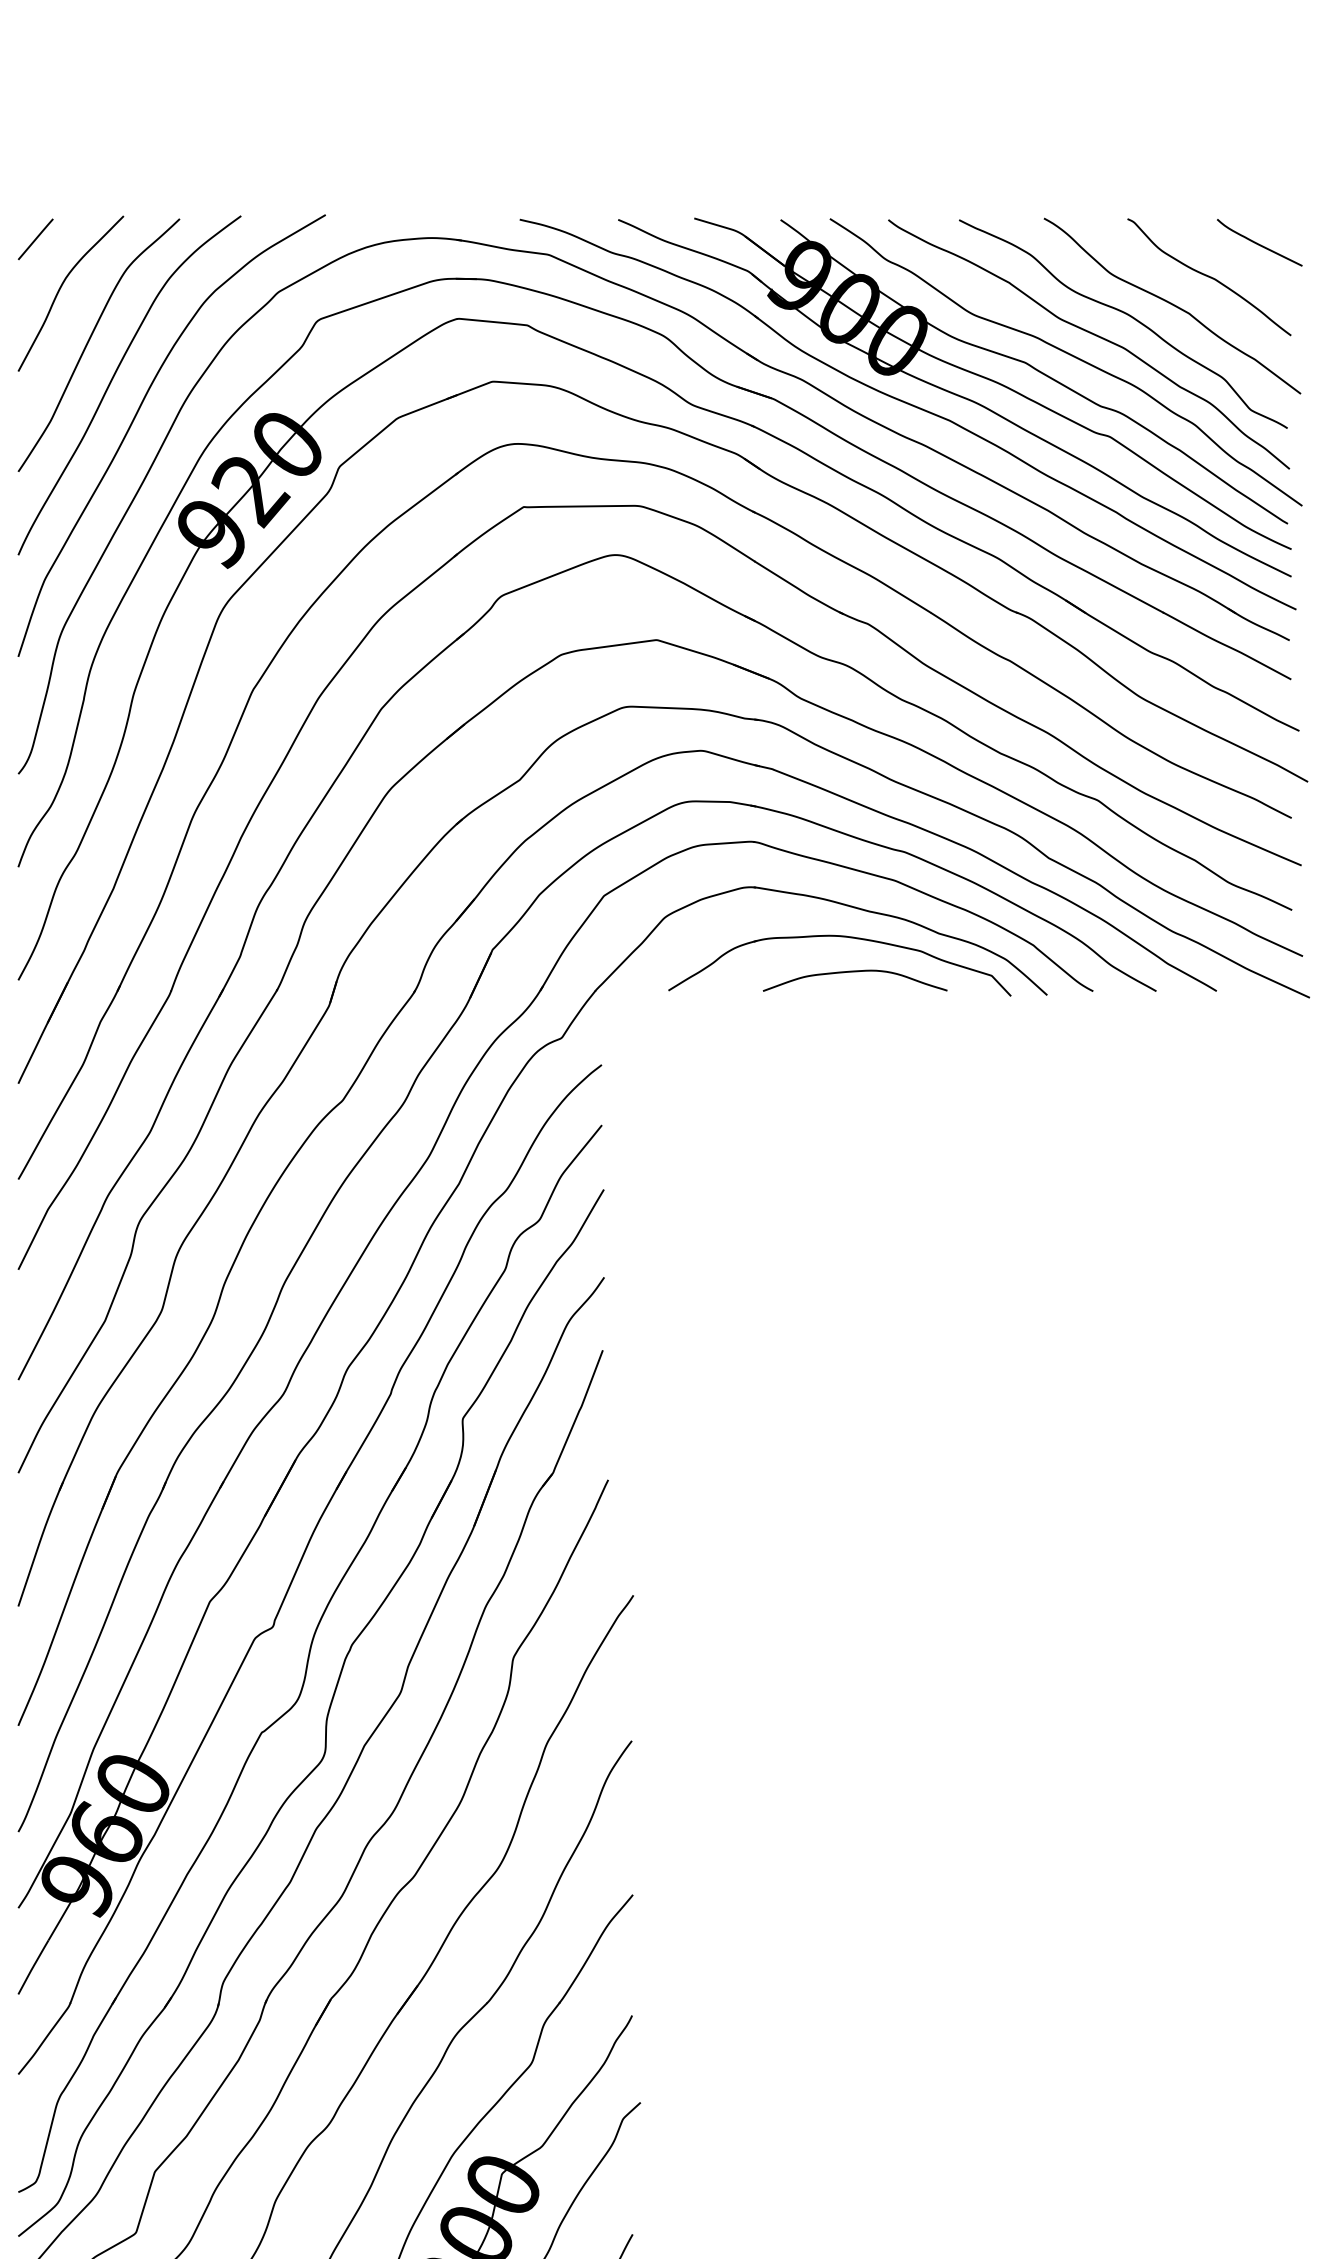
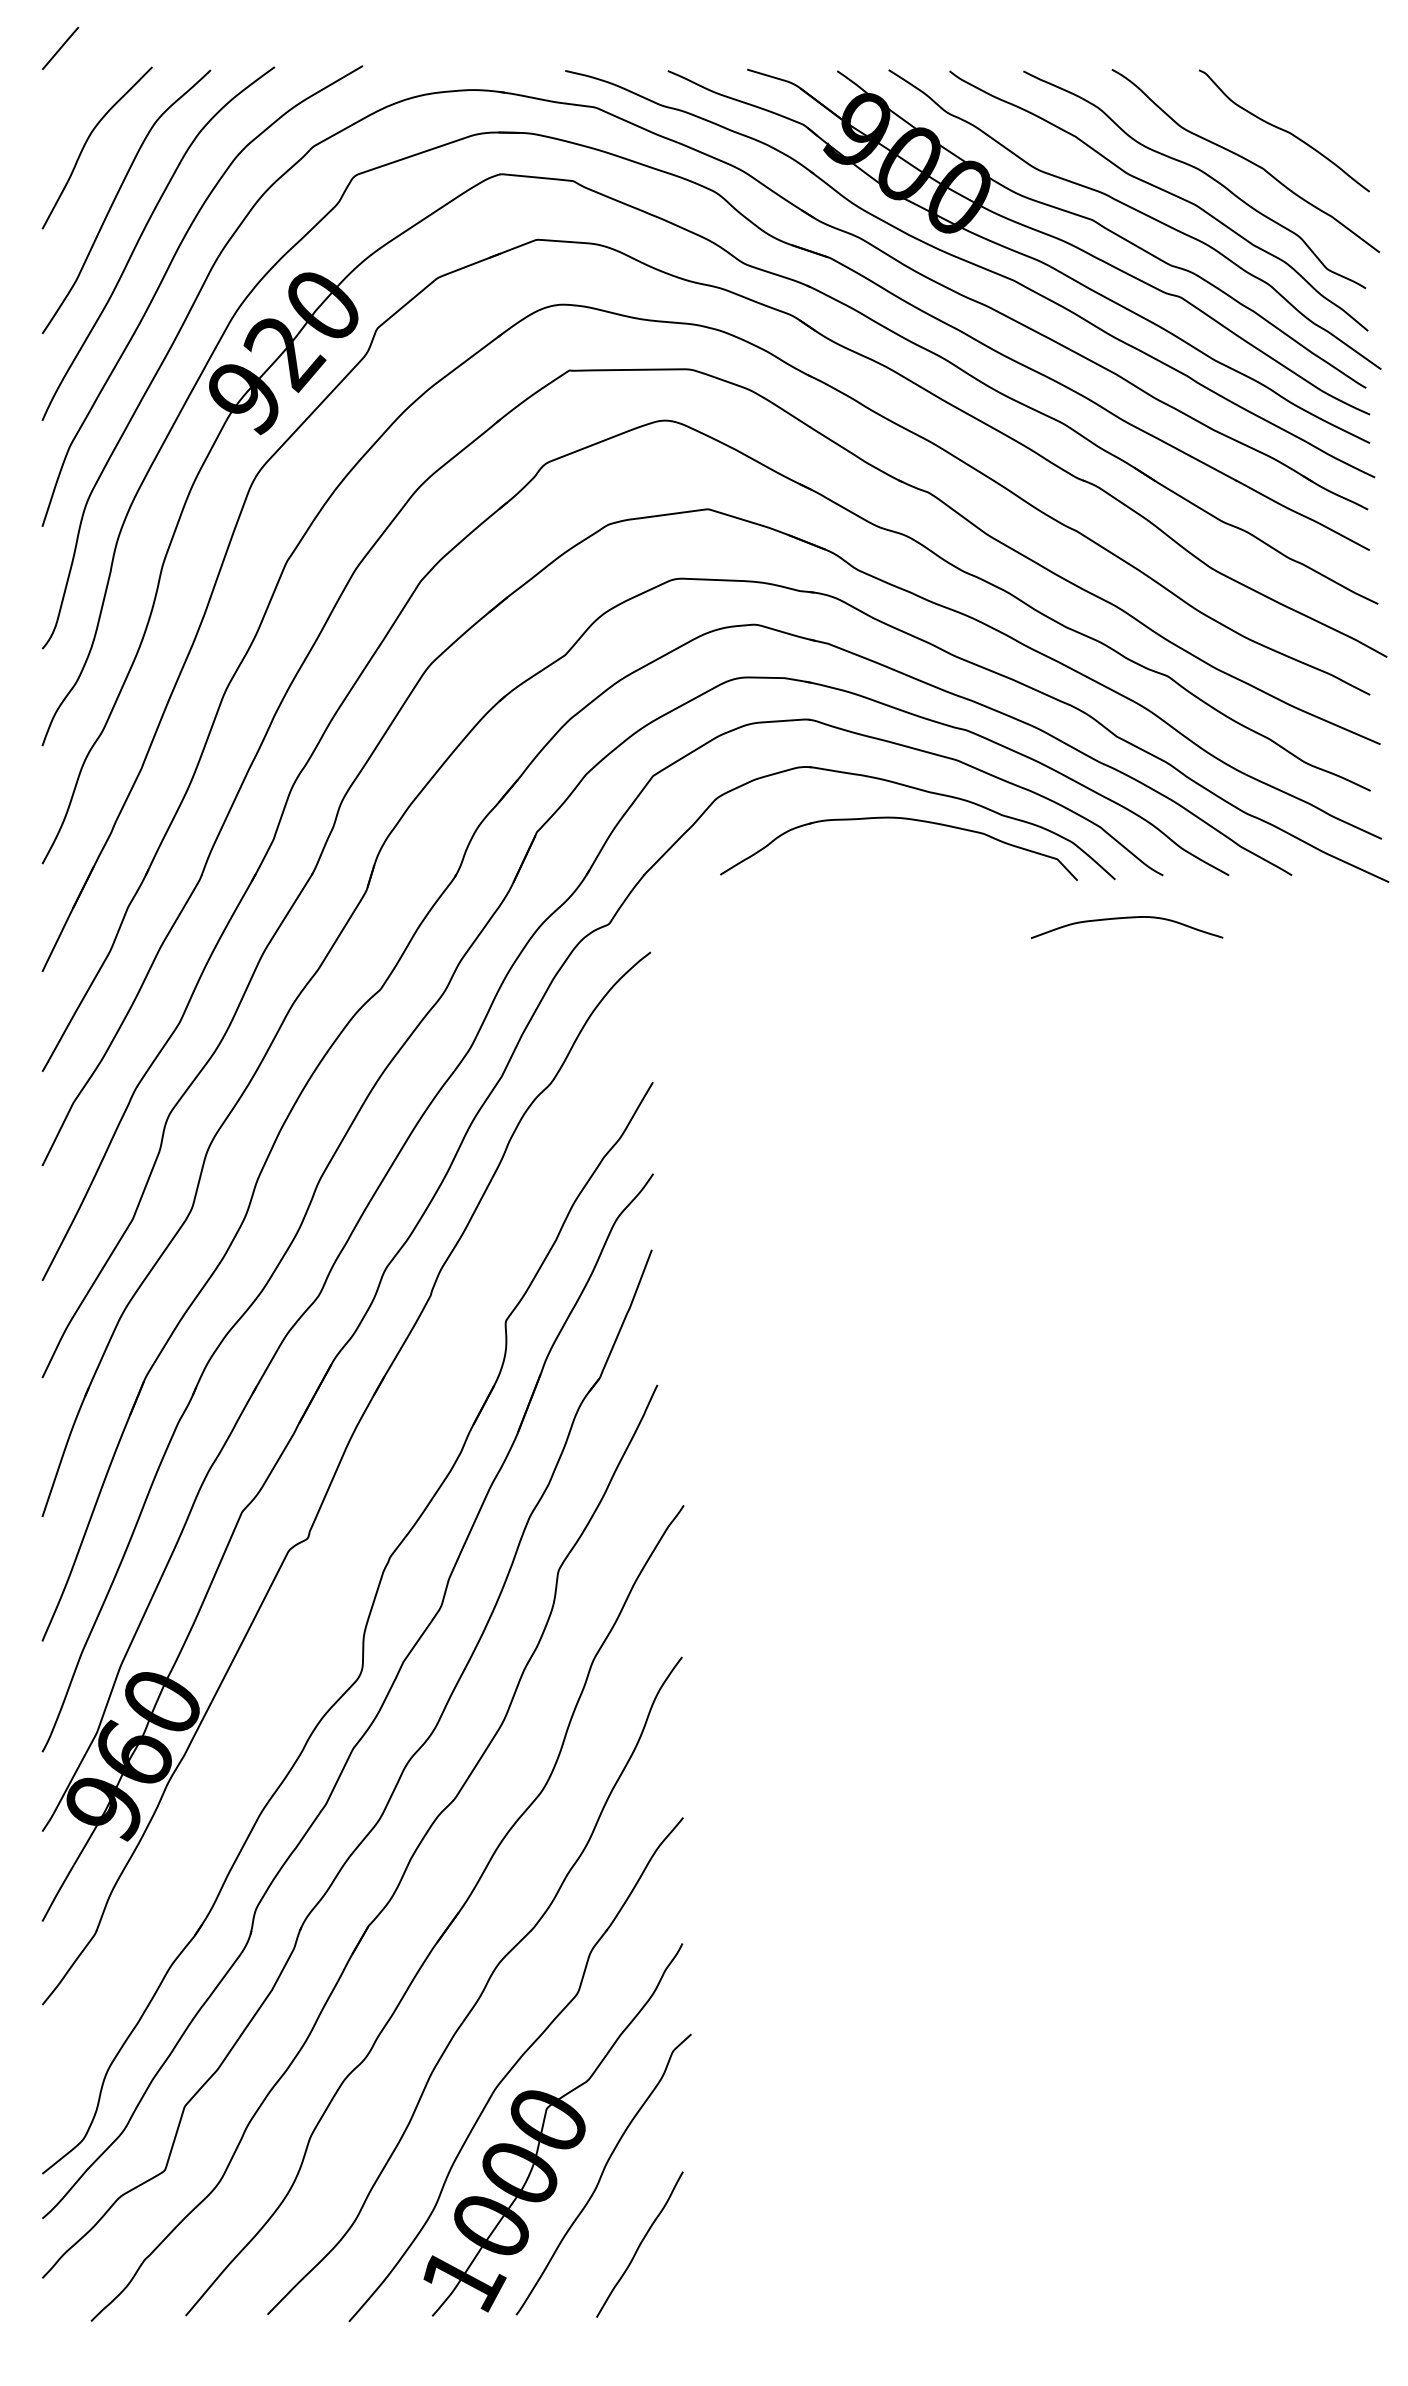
line: (35, 238) -> (60, 47), moved
curve: (1258, 243) -> (1335, 95), removed
curve: (854, 972) -> (1126, 918), moved
part: (309, 1658) -> (346, 1571), removed

